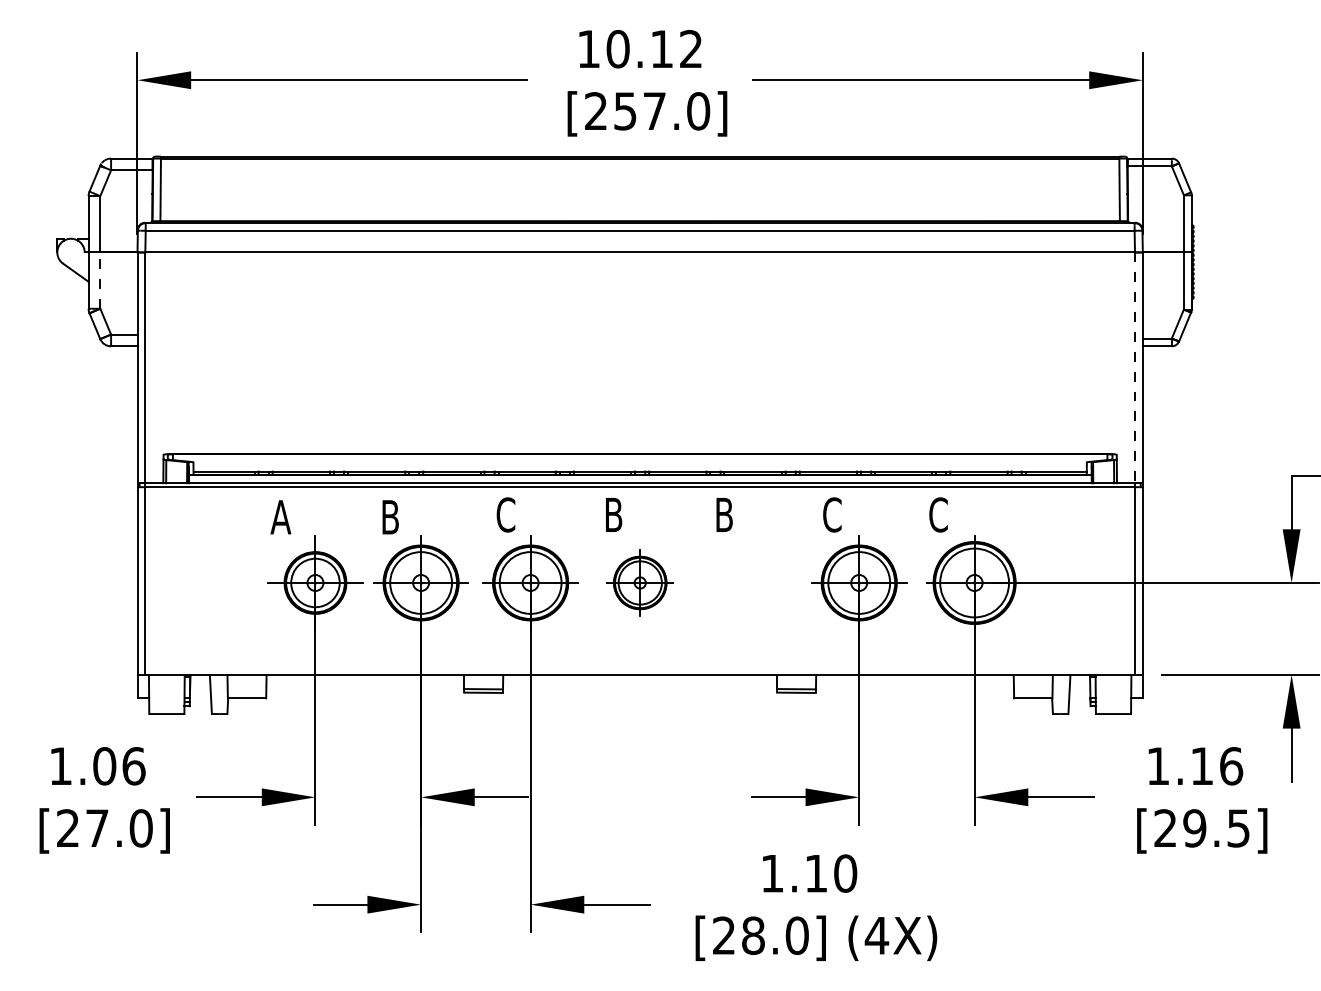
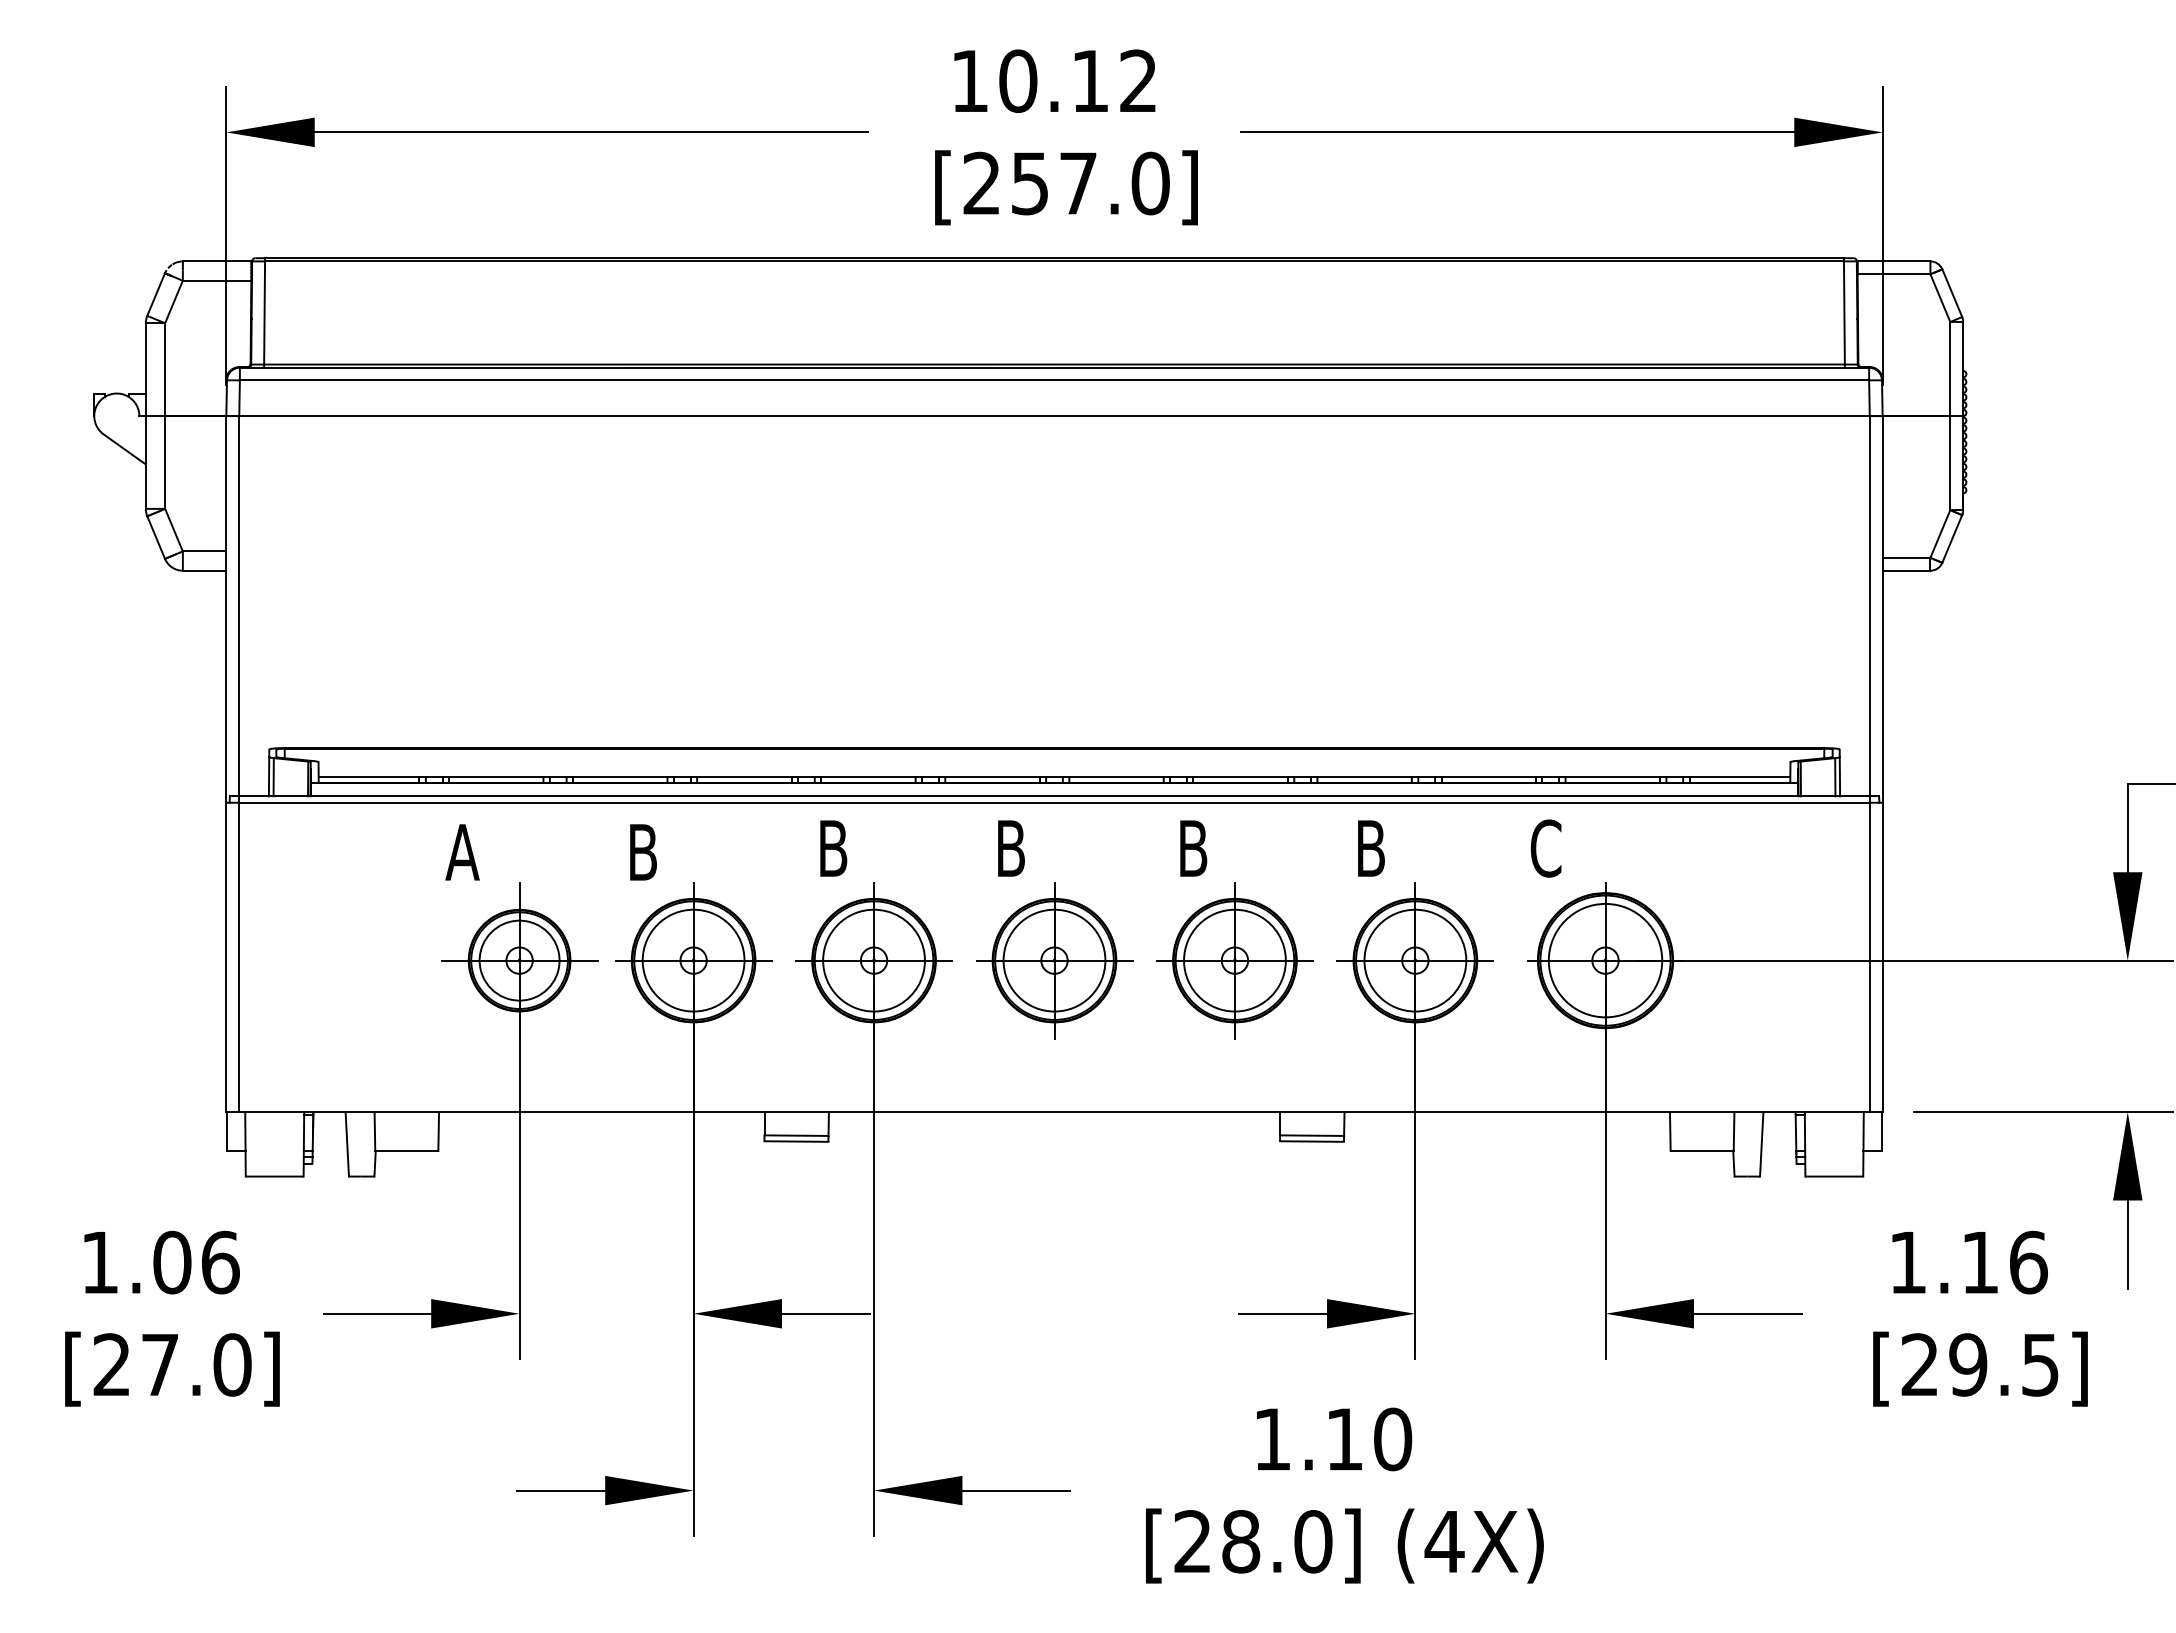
line: (100, 280) -> (165, 462), dashed -> solid
line: (1135, 368) -> (1870, 607), dashed -> solid
text: (505, 514) -> (832, 847), C -> B
text: (832, 514) -> (1371, 847), C -> B
part: (640, 582) -> (1055, 959), size x1.43
part: (749, 582) -> (1234, 959), added

